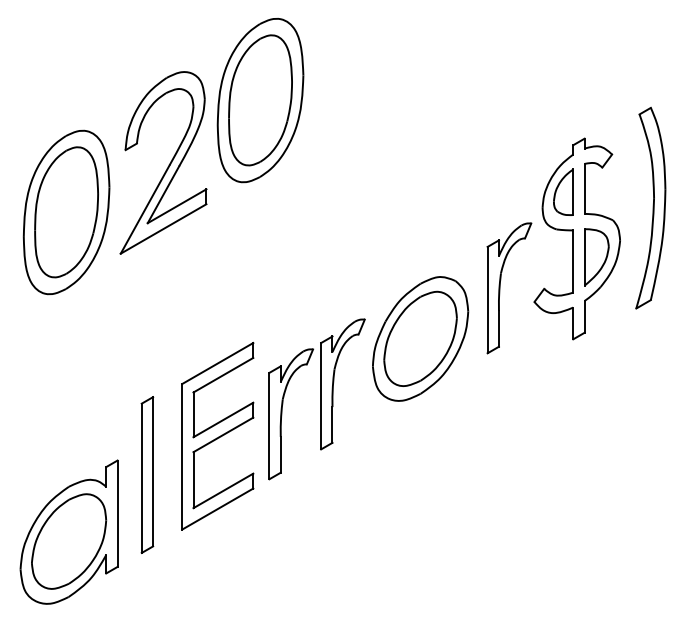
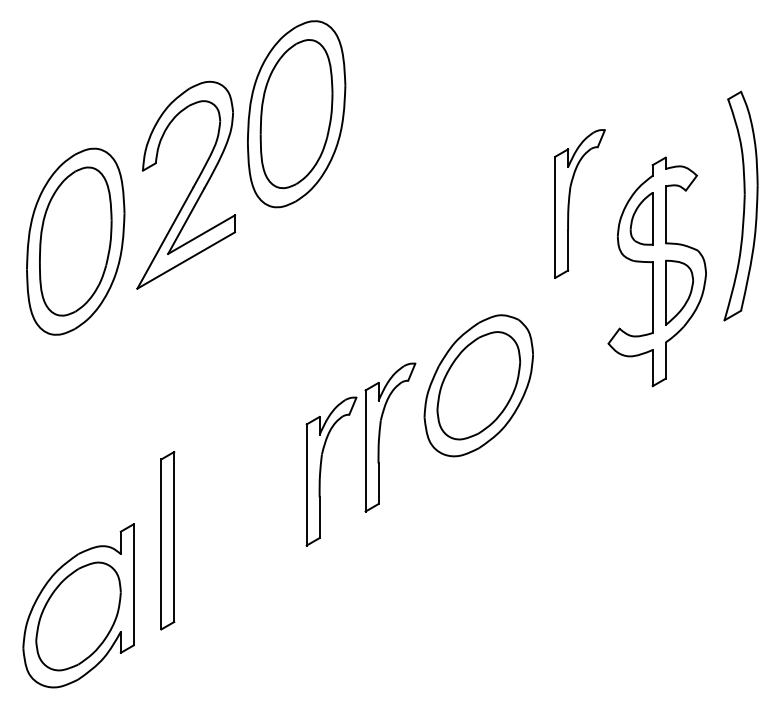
part: (650, 207) -> (740, 205), moved
part: (500, 288) -> (569, 204), moved
part: (217, 436) -> (247, 496), removed

